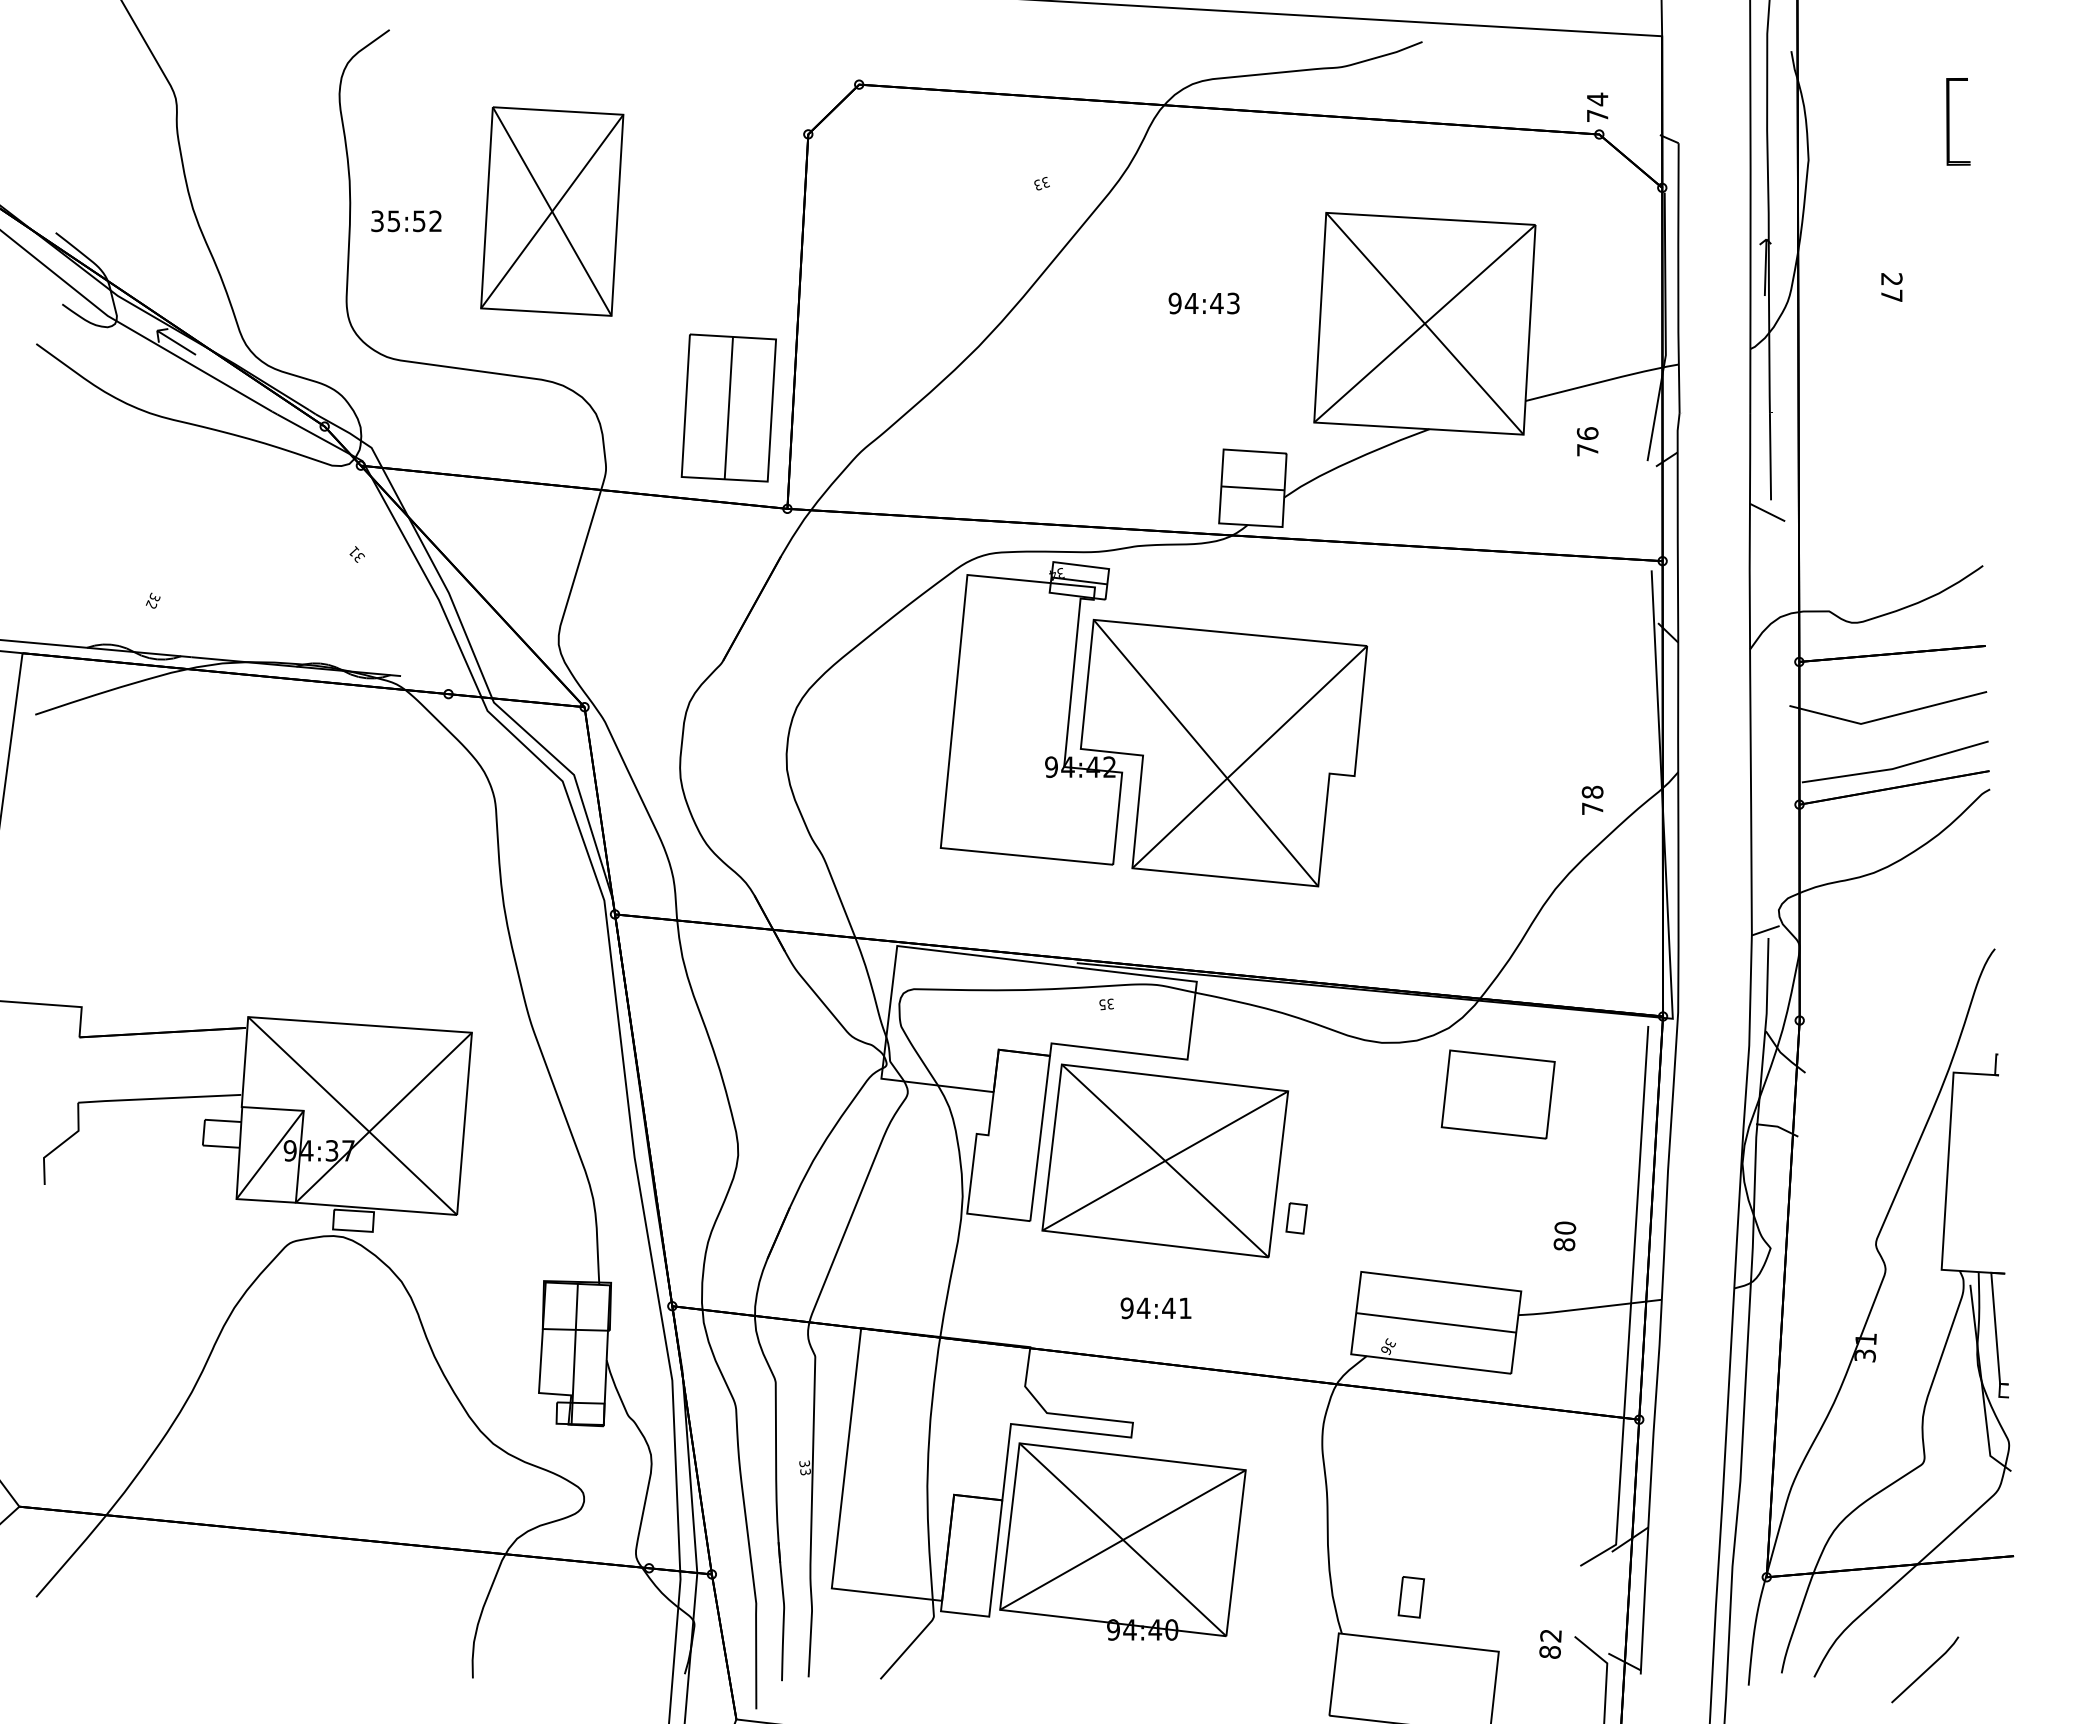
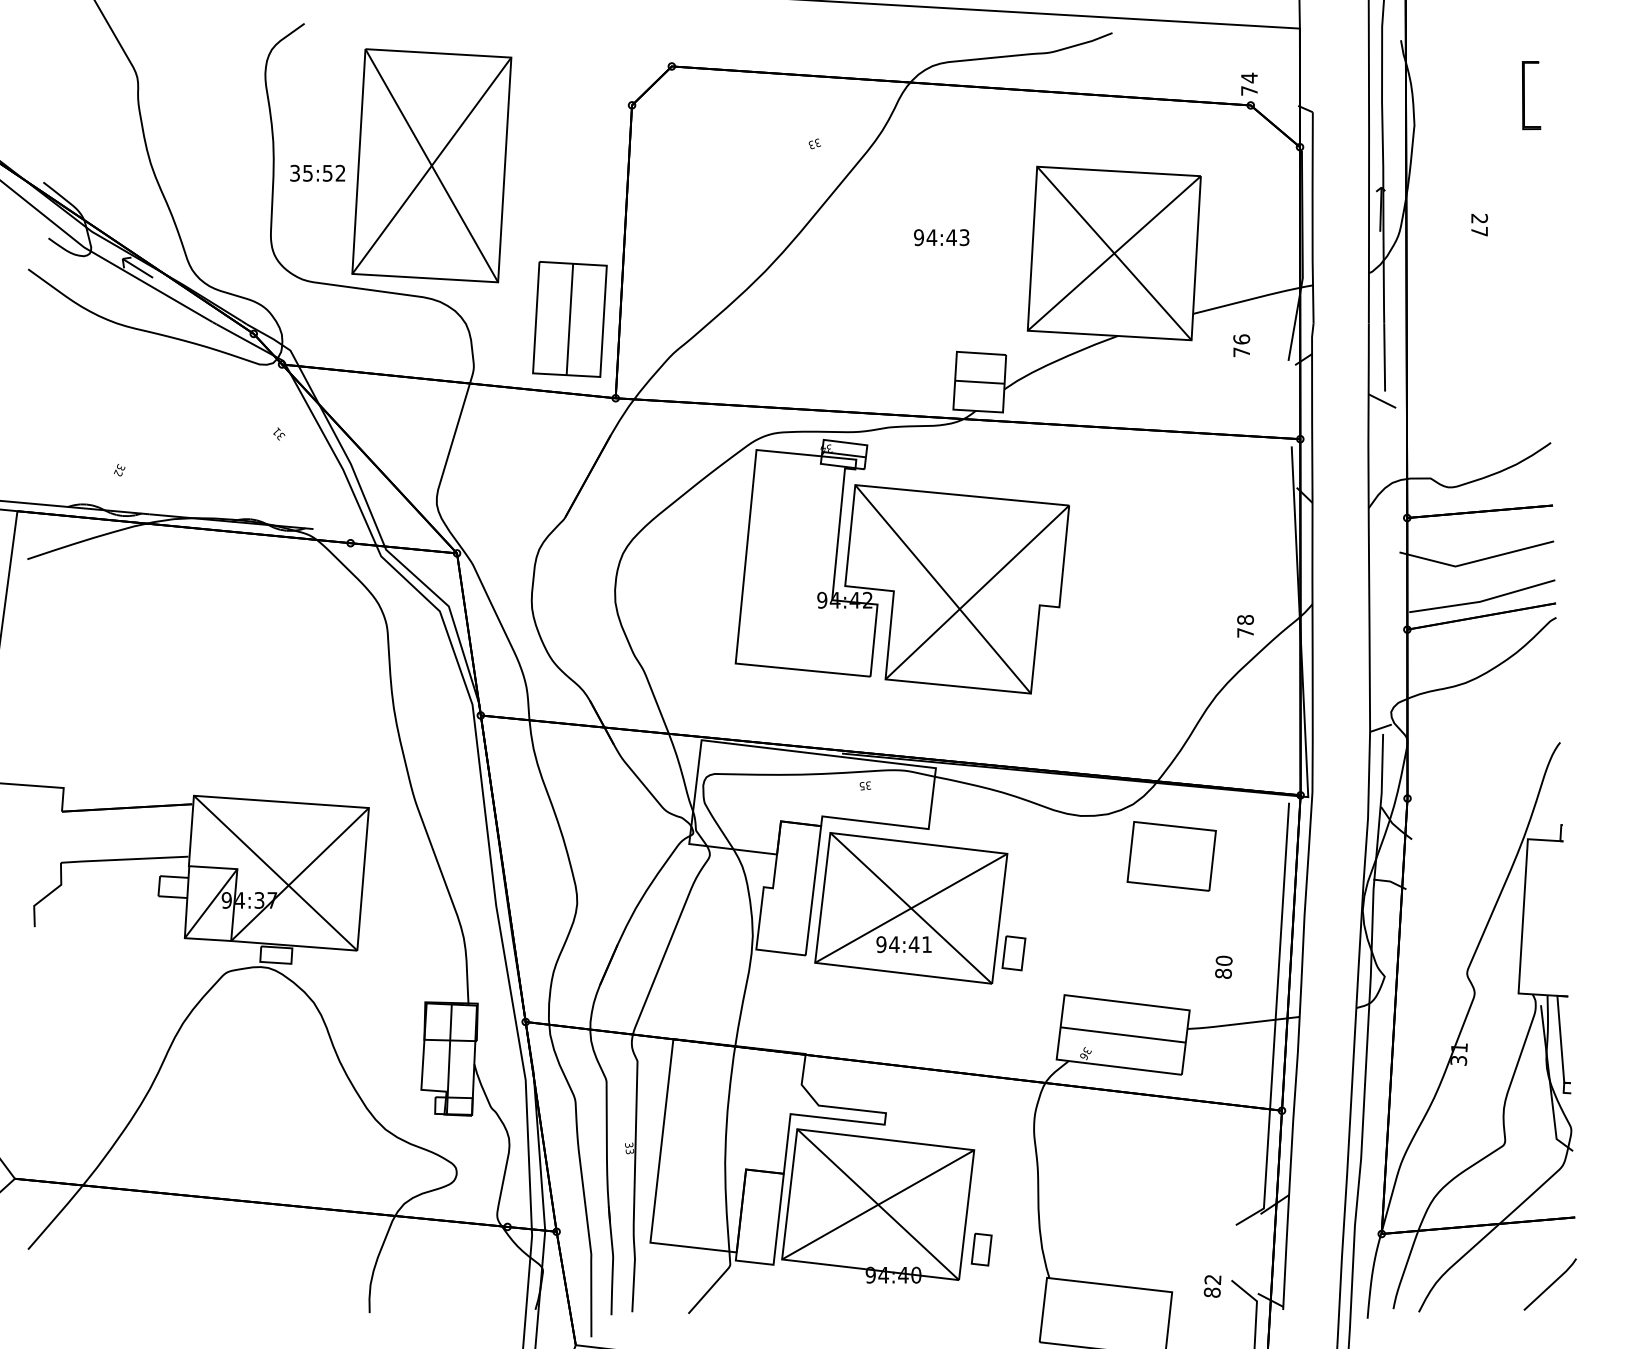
part: (551, 211) -> (431, 165), size x1.43
part: (1296, 1218) -> (1013, 953), size x1.43
text: (1155, 1308) -> (903, 944), moved
part: (1410, 1597) -> (981, 1249), moved
line: (1926, 1669) -> (1551, 1284), moved

